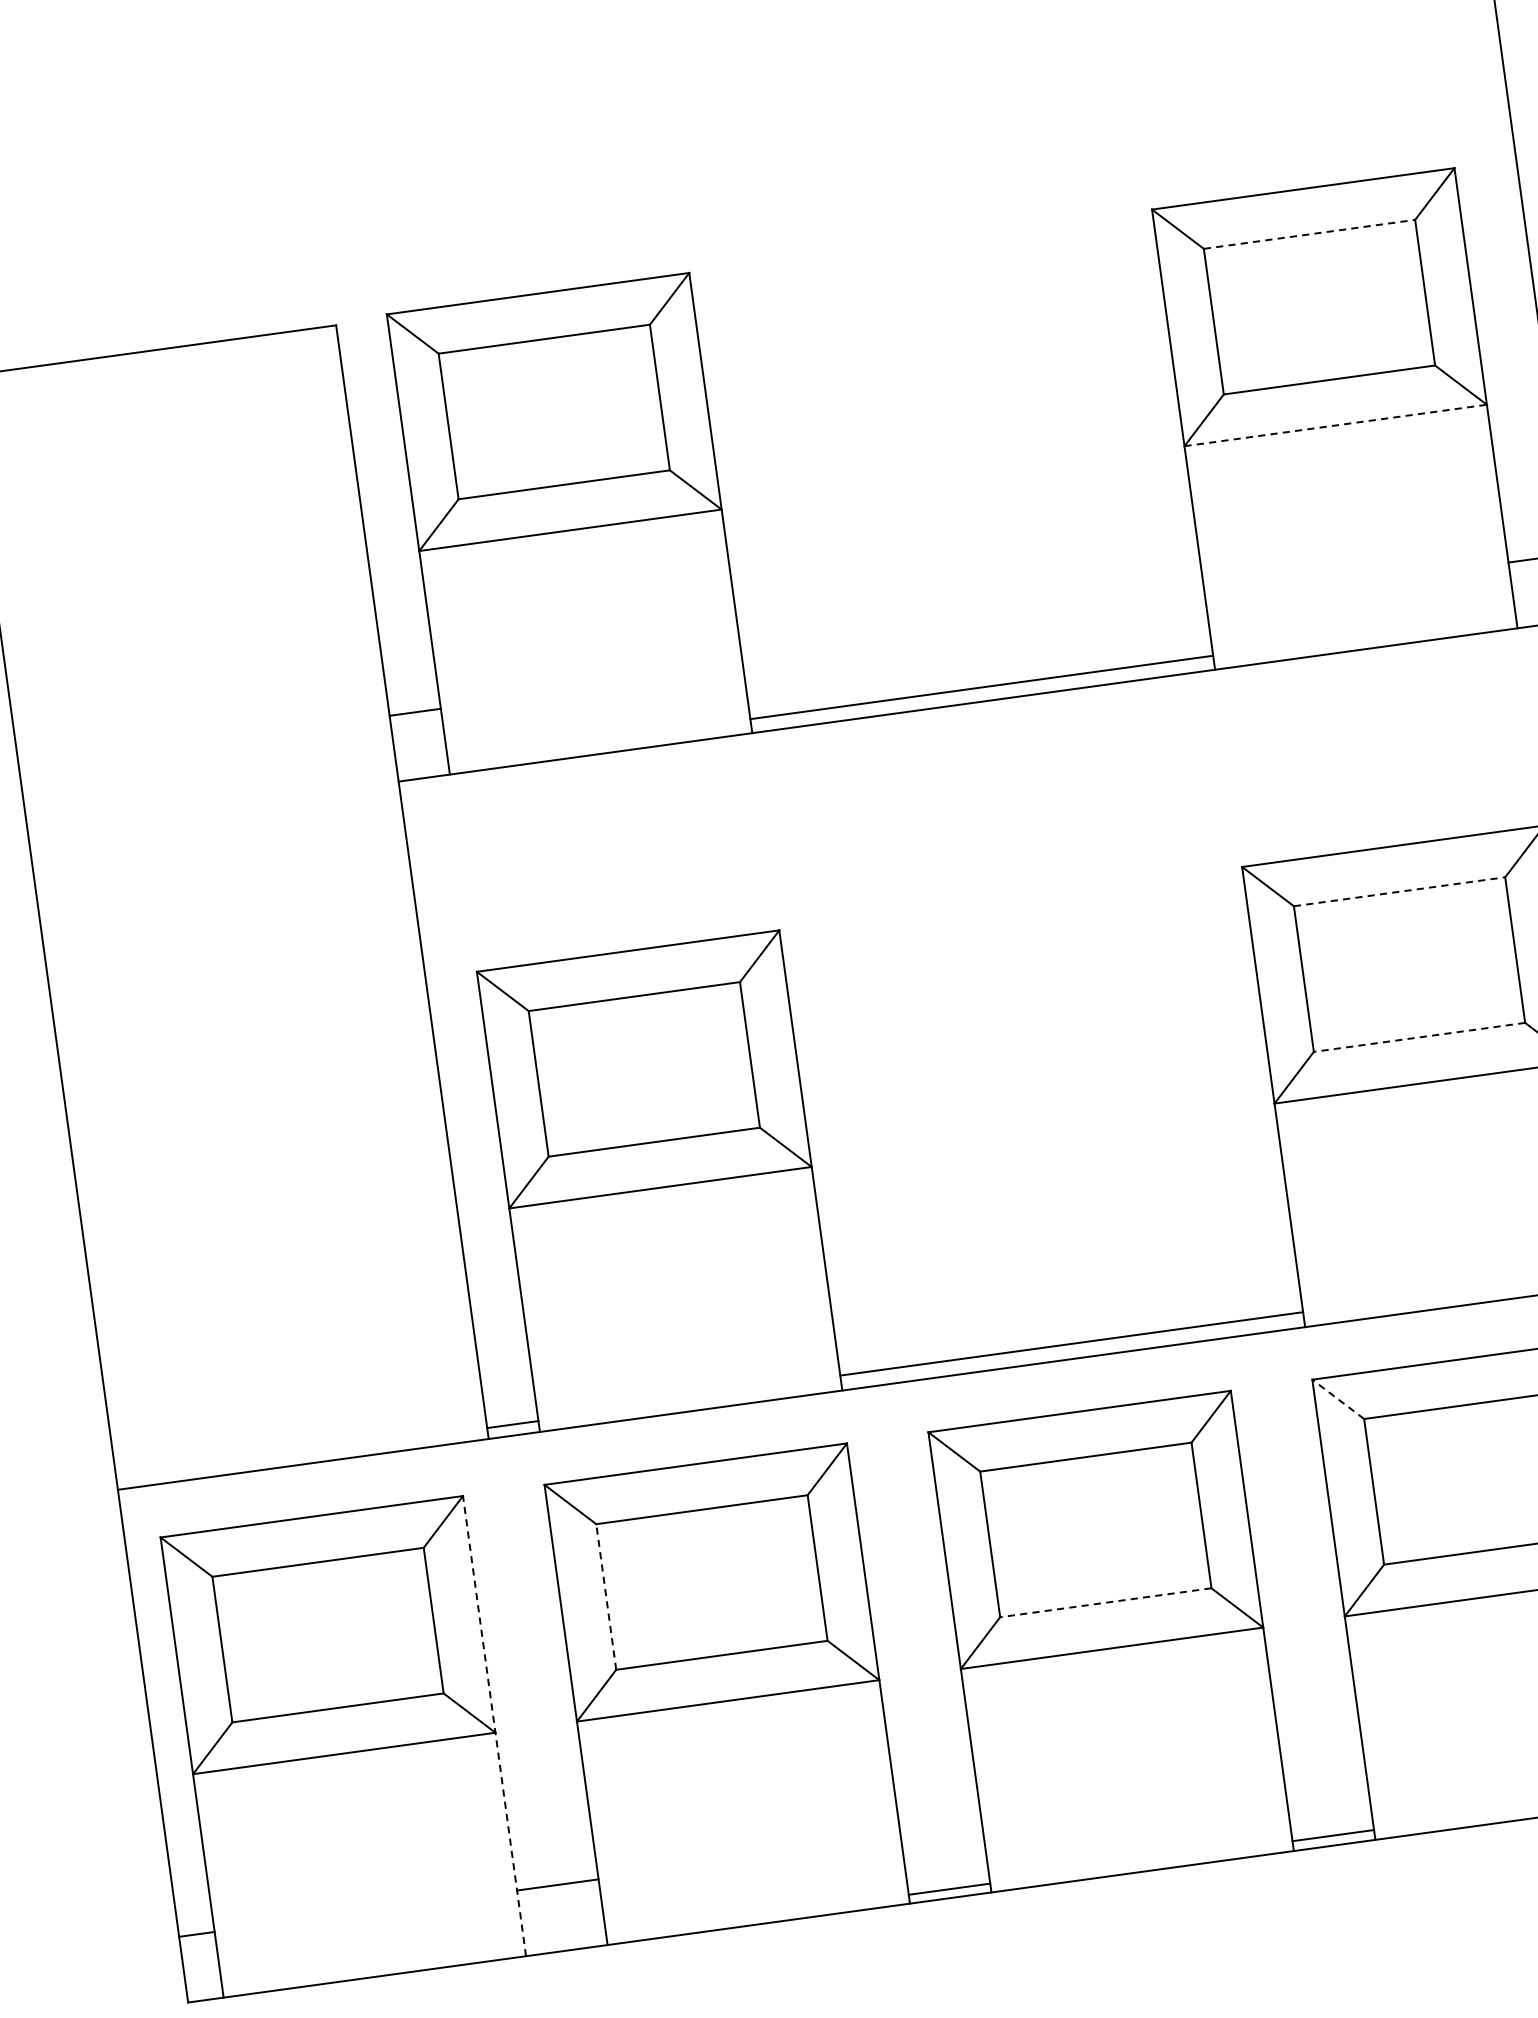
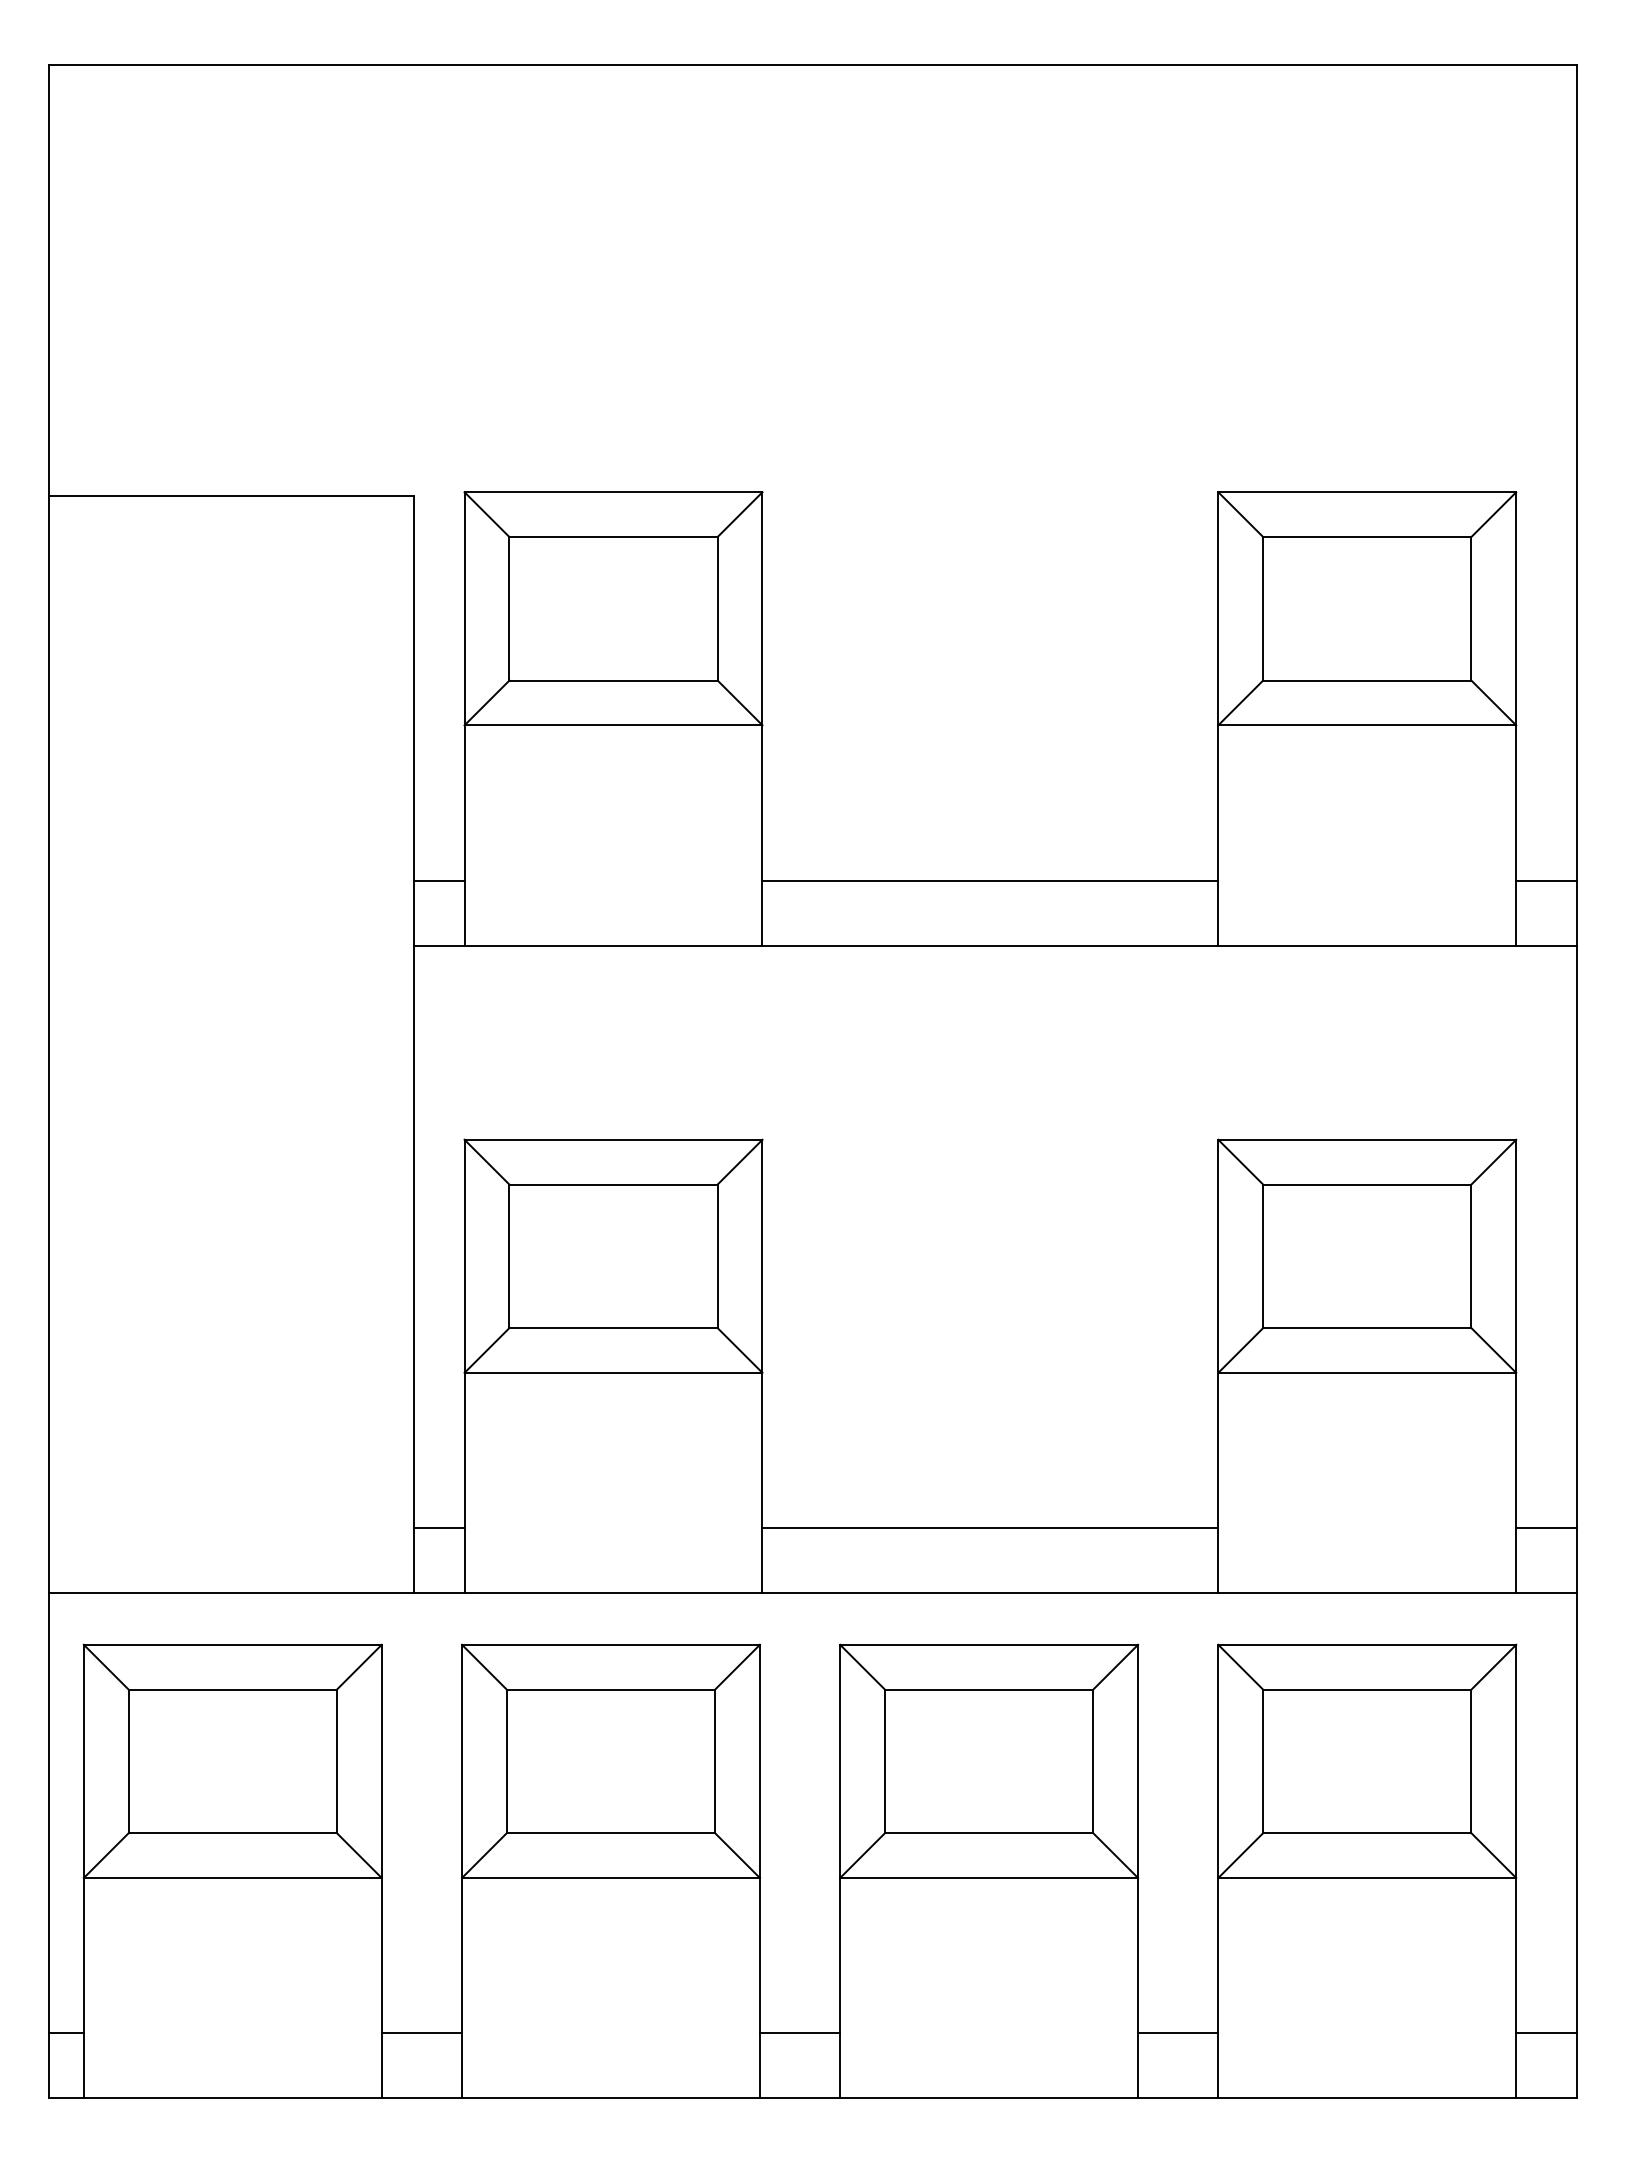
line: (1309, 234) -> (1367, 537), dashed -> solid
line: (1335, 425) -> (1367, 725), dashed -> solid
line: (981, 687) -> (990, 880), moved
line: (1399, 891) -> (1367, 1184), dashed -> solid
line: (1418, 1037) -> (1366, 1328), dashed -> solid
line: (1071, 1344) -> (990, 1528), moved
line: (1338, 1399) -> (1240, 1667), dashed -> solid
line: (513, 1424) -> (439, 1528), moved
line: (605, 1597) -> (506, 1761), dashed -> solid
line: (1105, 1603) -> (988, 1833), dashed -> solid
line: (494, 1726) -> (381, 1871), dashed -> solid
line: (1333, 1835) -> (1178, 2033), moved
line: (948, 1889) -> (799, 2033), moved

